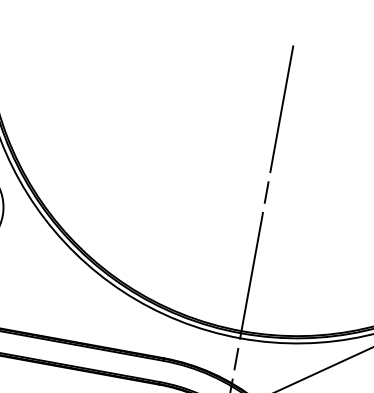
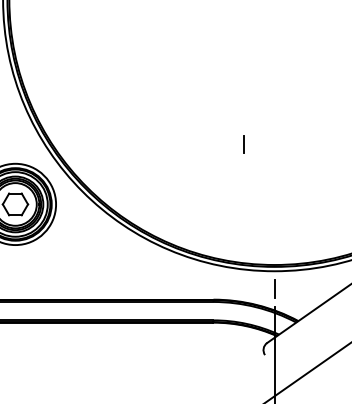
line: (281, 108) -> (274, 71), removed
line: (266, 192) -> (243, 144), moved
line: (251, 275) -> (274, 216), removed

